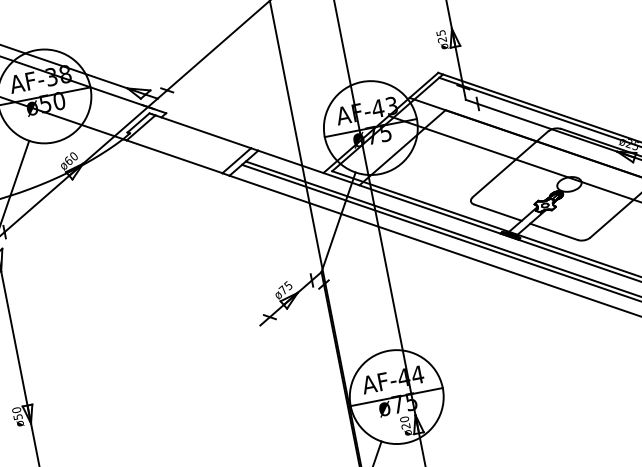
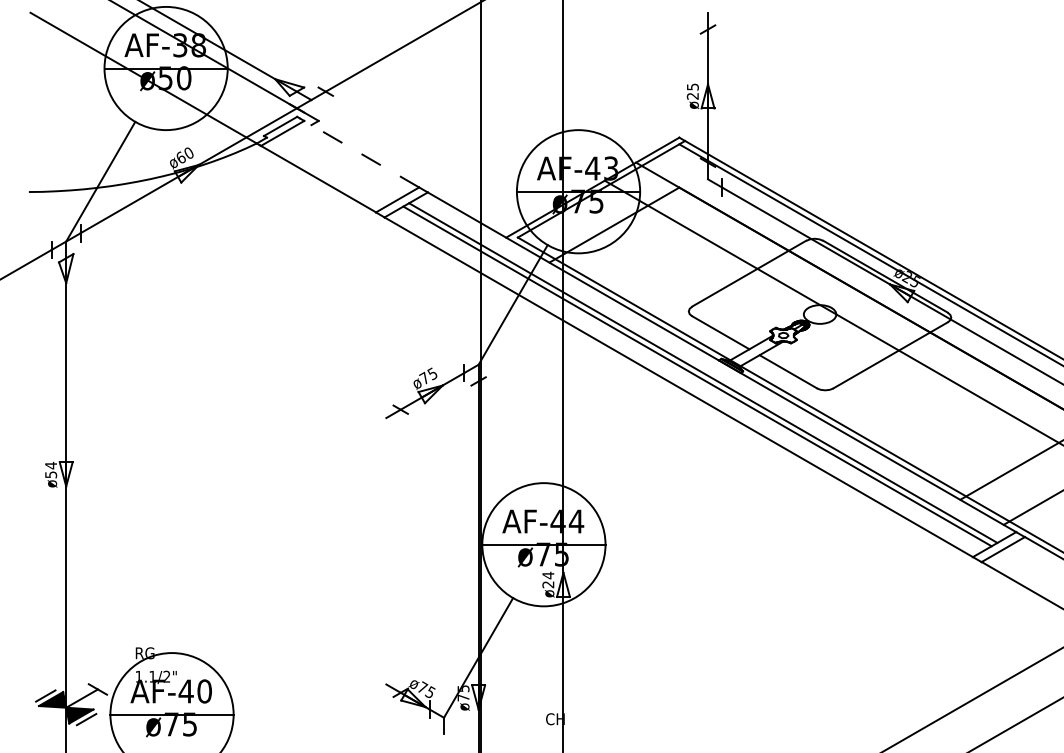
line: (202, 131) -> (361, 153), solid -> dashed
text: (16, 410) -> (51, 465), ø50 -> ø54
text: (404, 419) -> (548, 575), ø20 -> ø24

